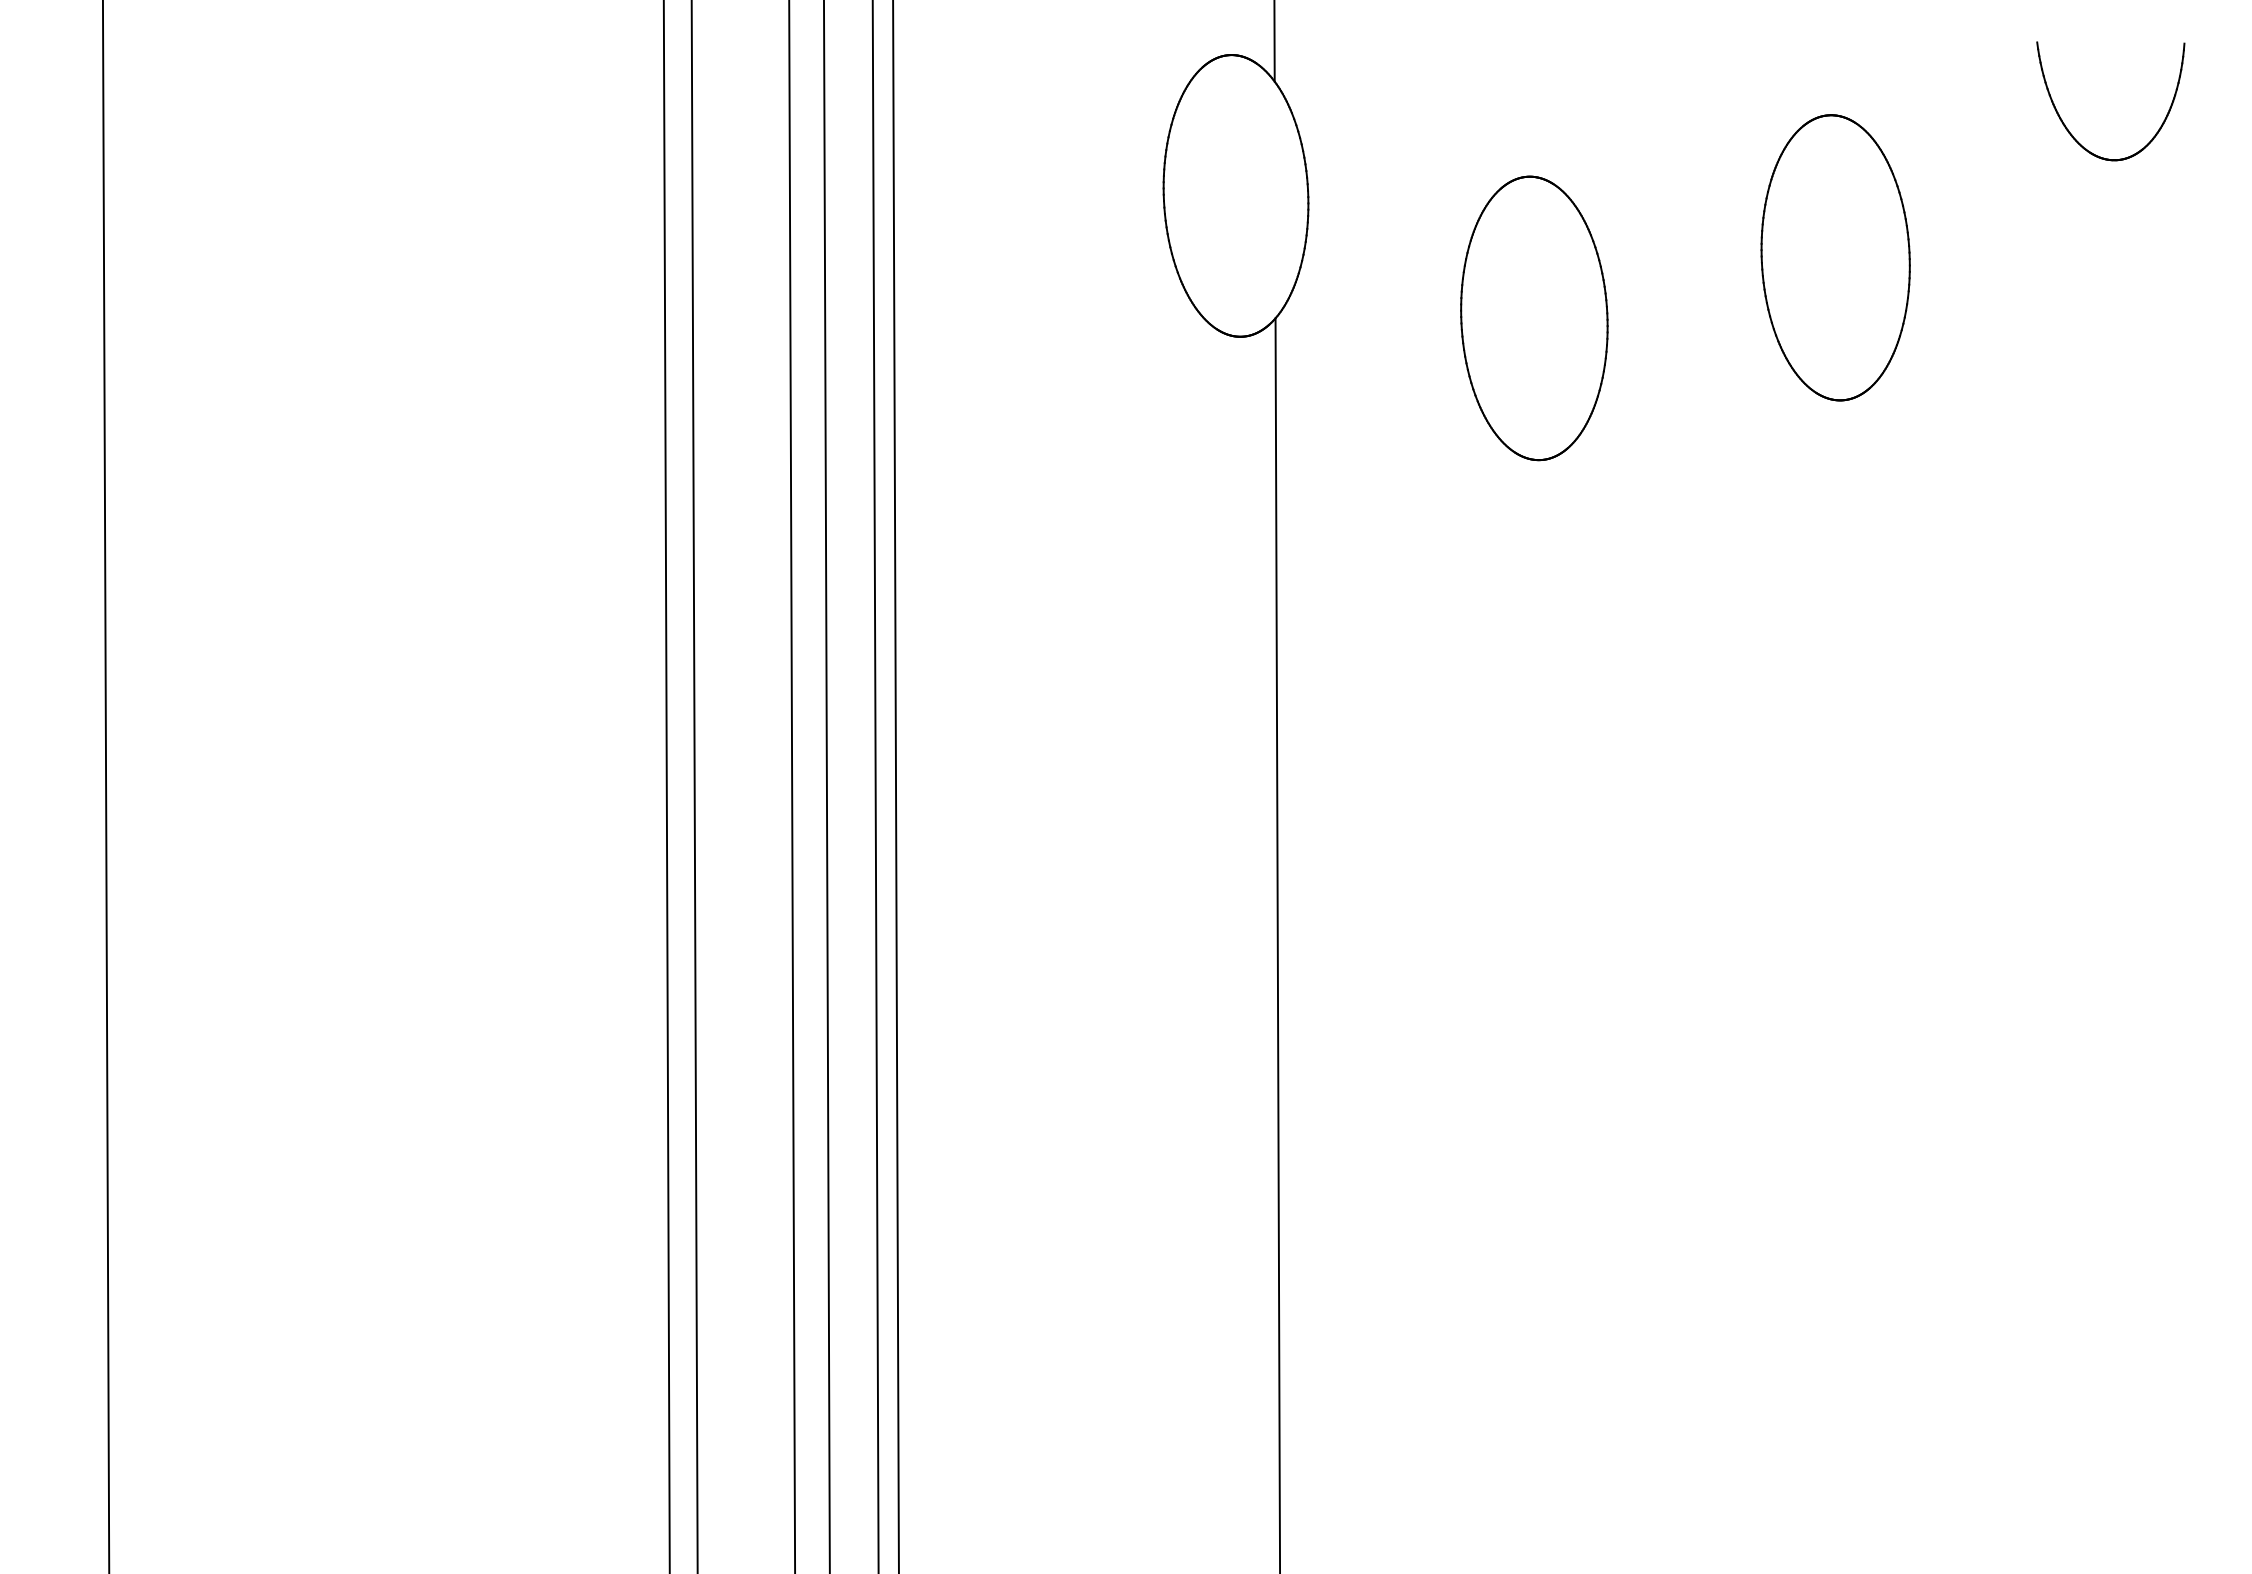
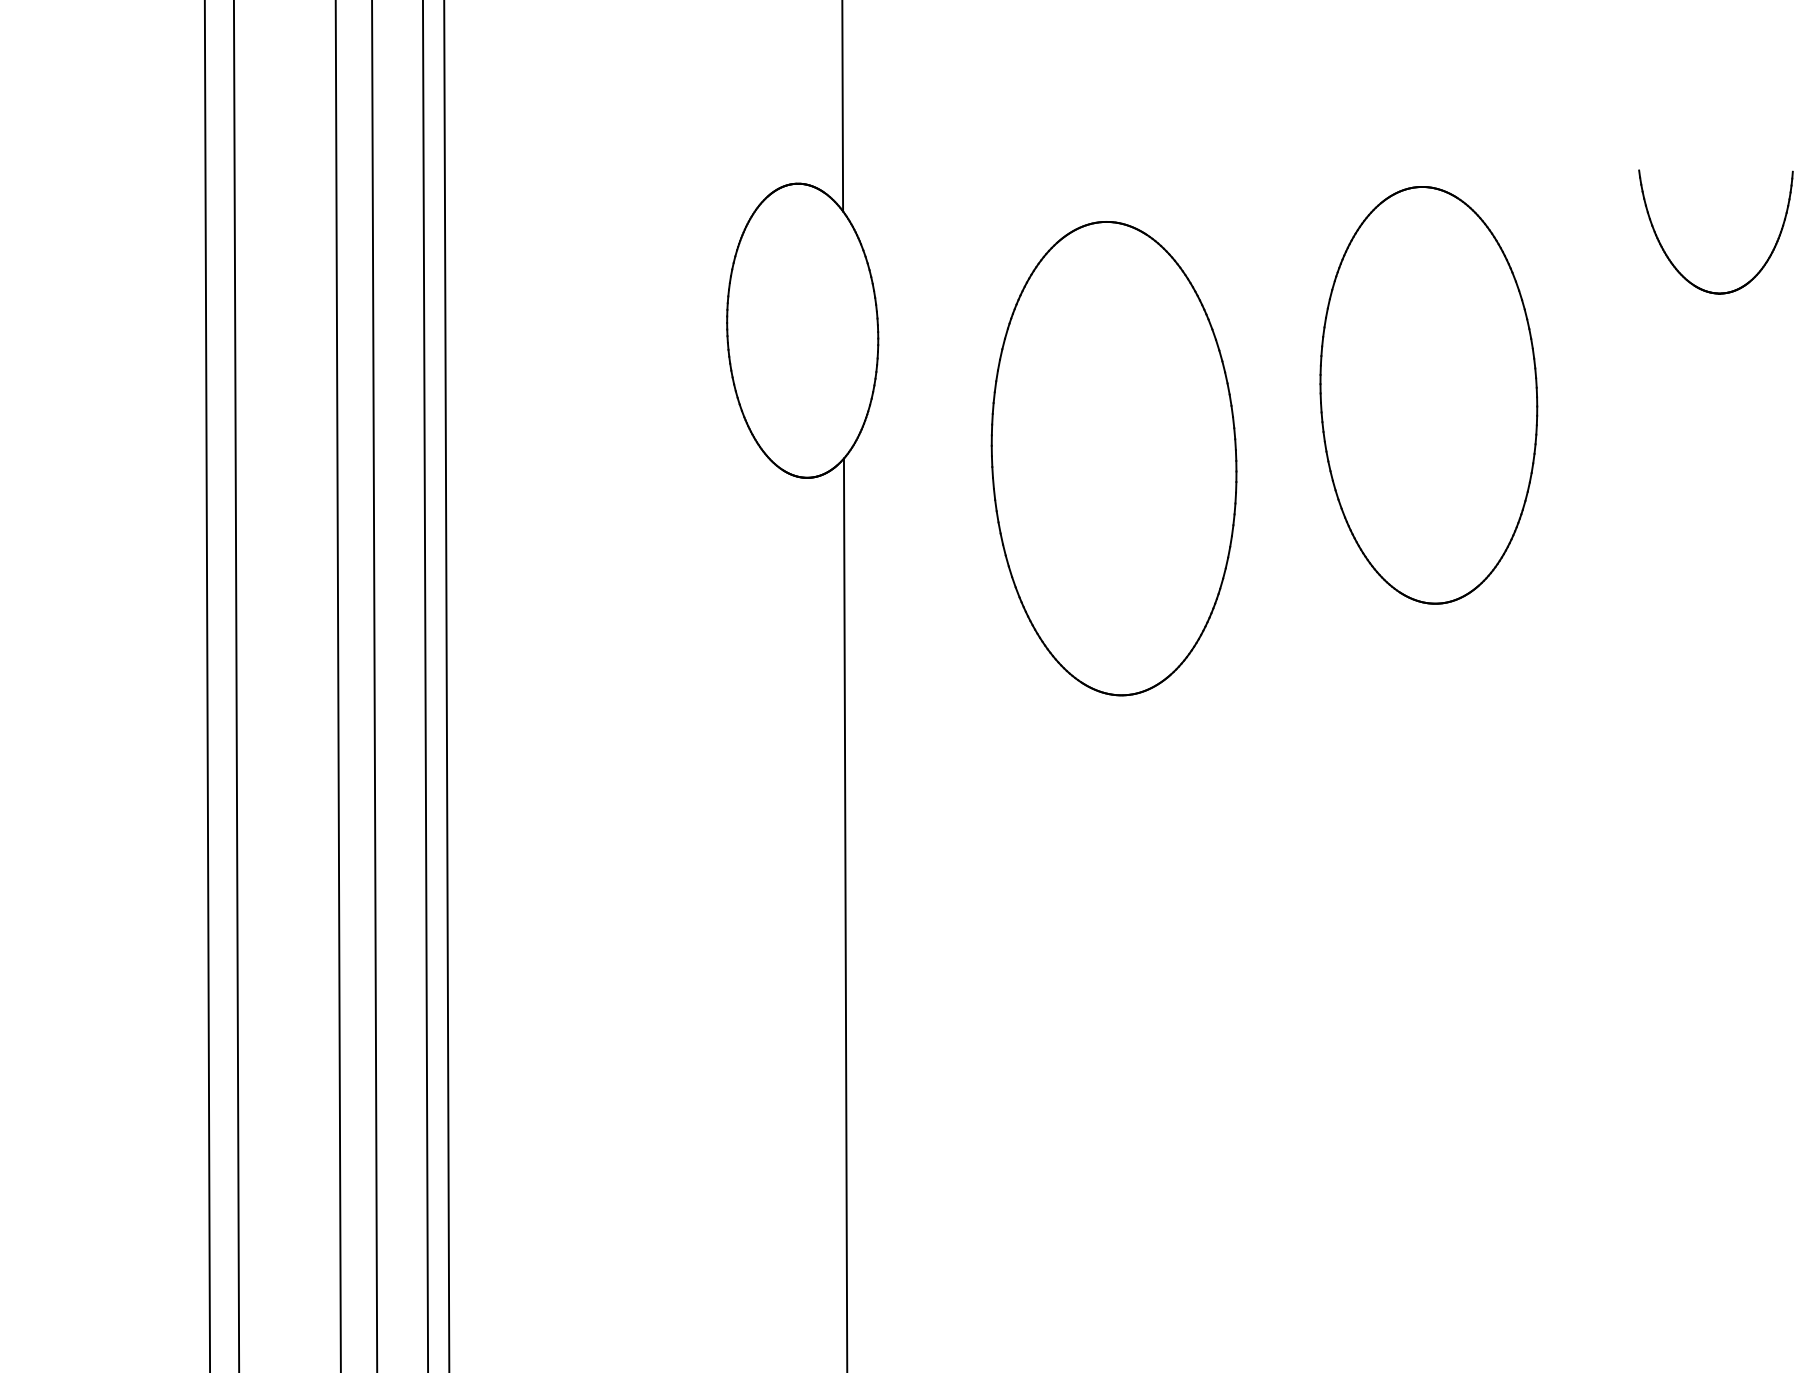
part: (1835, 257) -> (1428, 395), size x1.4
part: (1534, 318) -> (1114, 458), size x1.6

